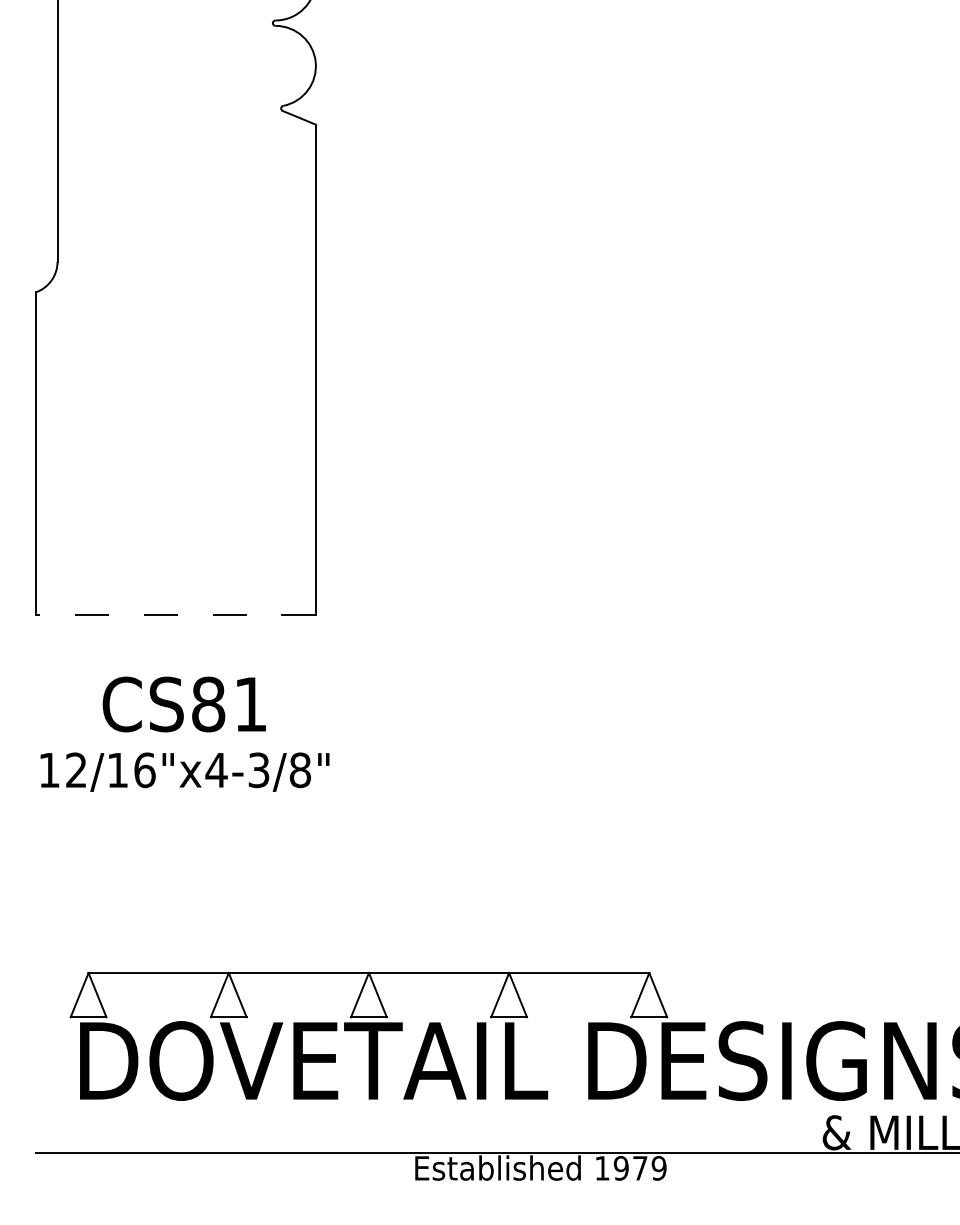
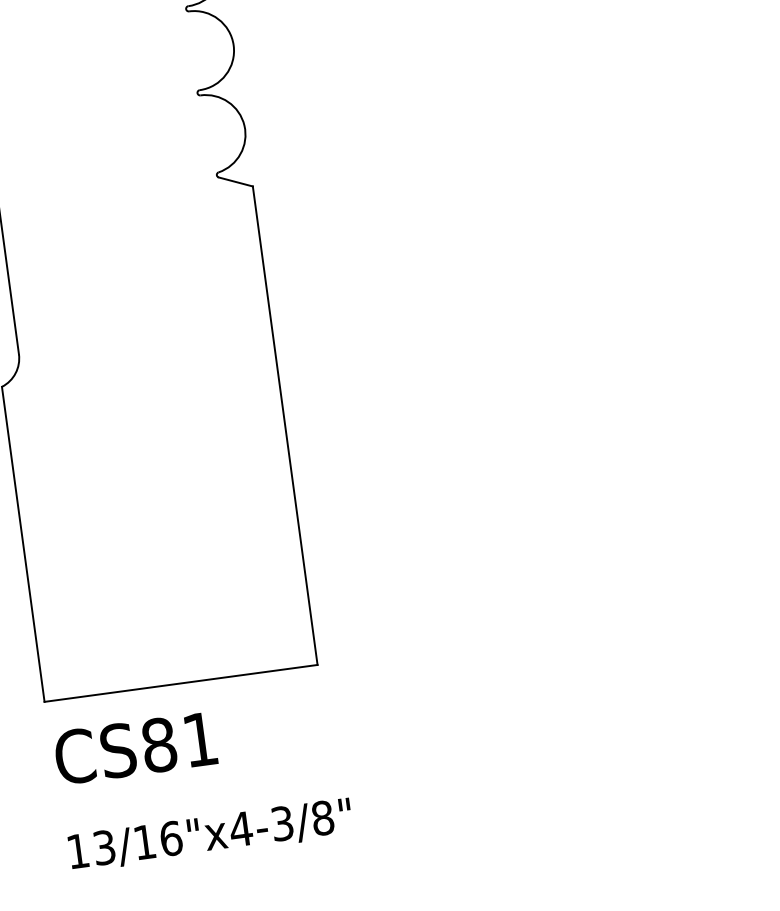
line: (175, 615) -> (180, 683), dashed -> solid
text: (183, 704) -> (134, 748), moved
text: (76, 770) -> (104, 847), 12/16"x4-3/8" -> 13/16"x4-3/8"

